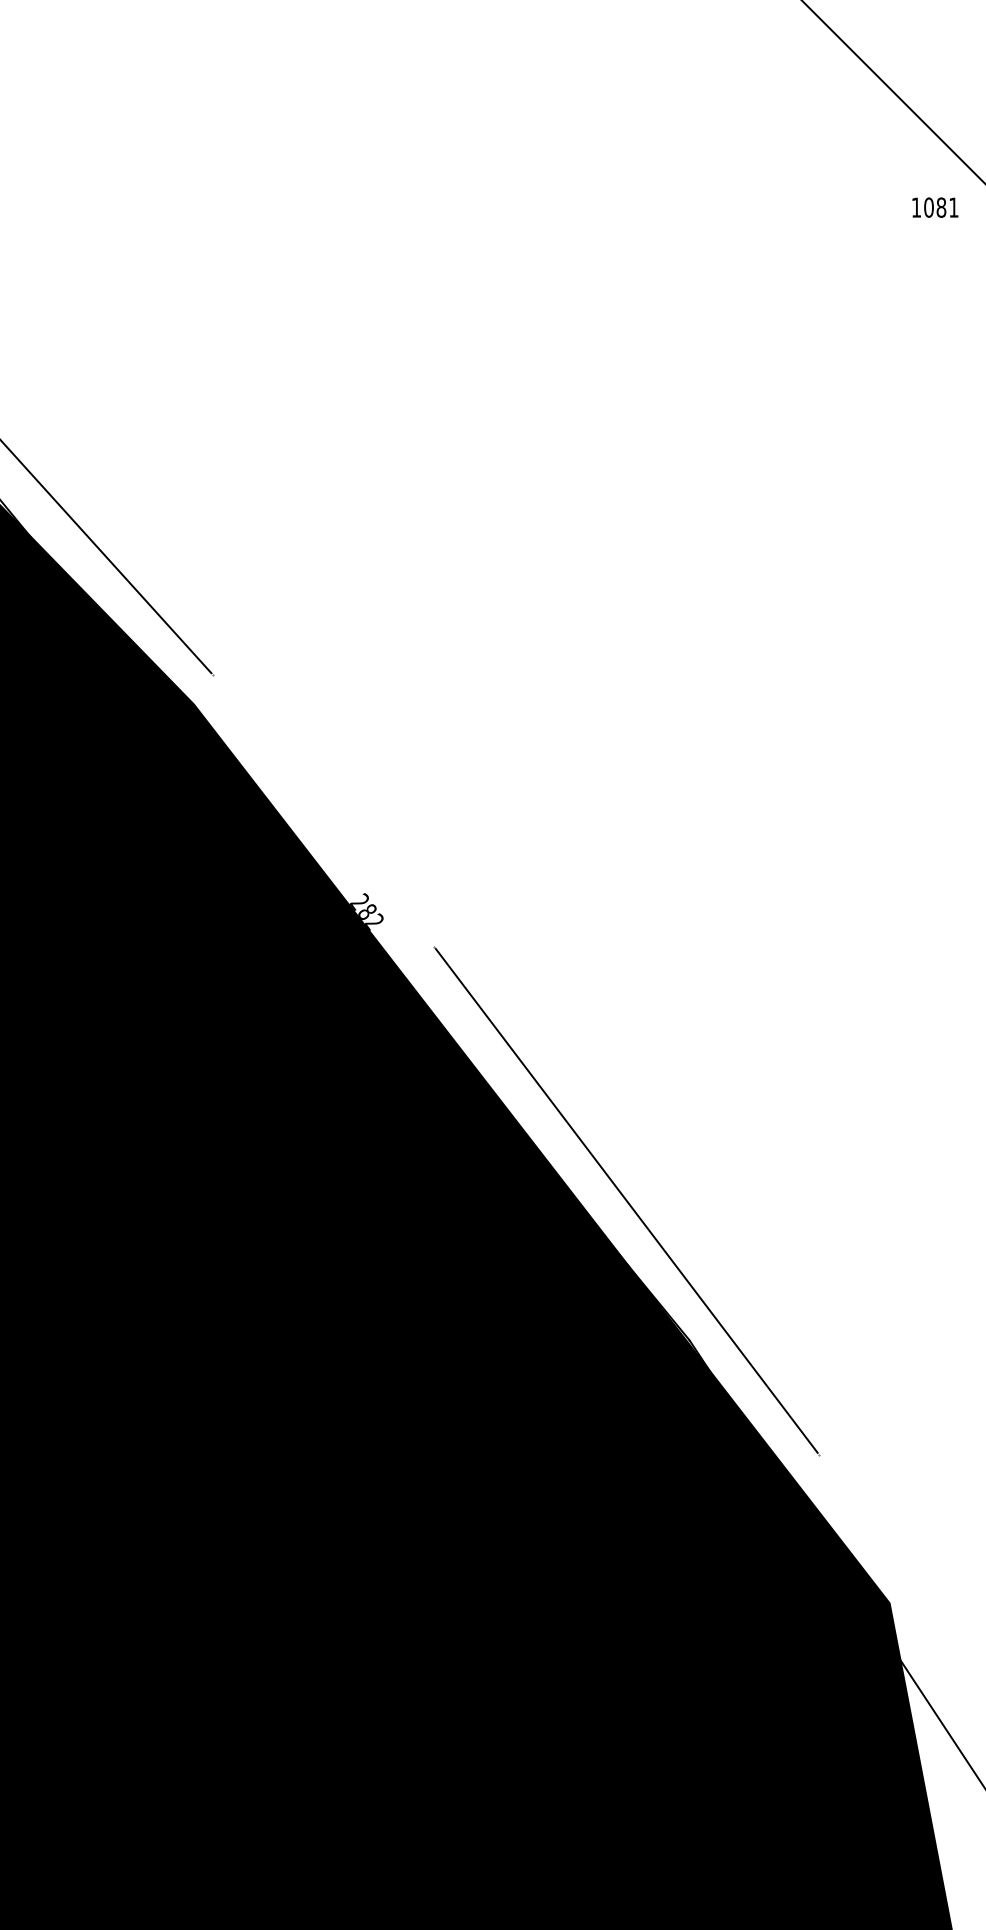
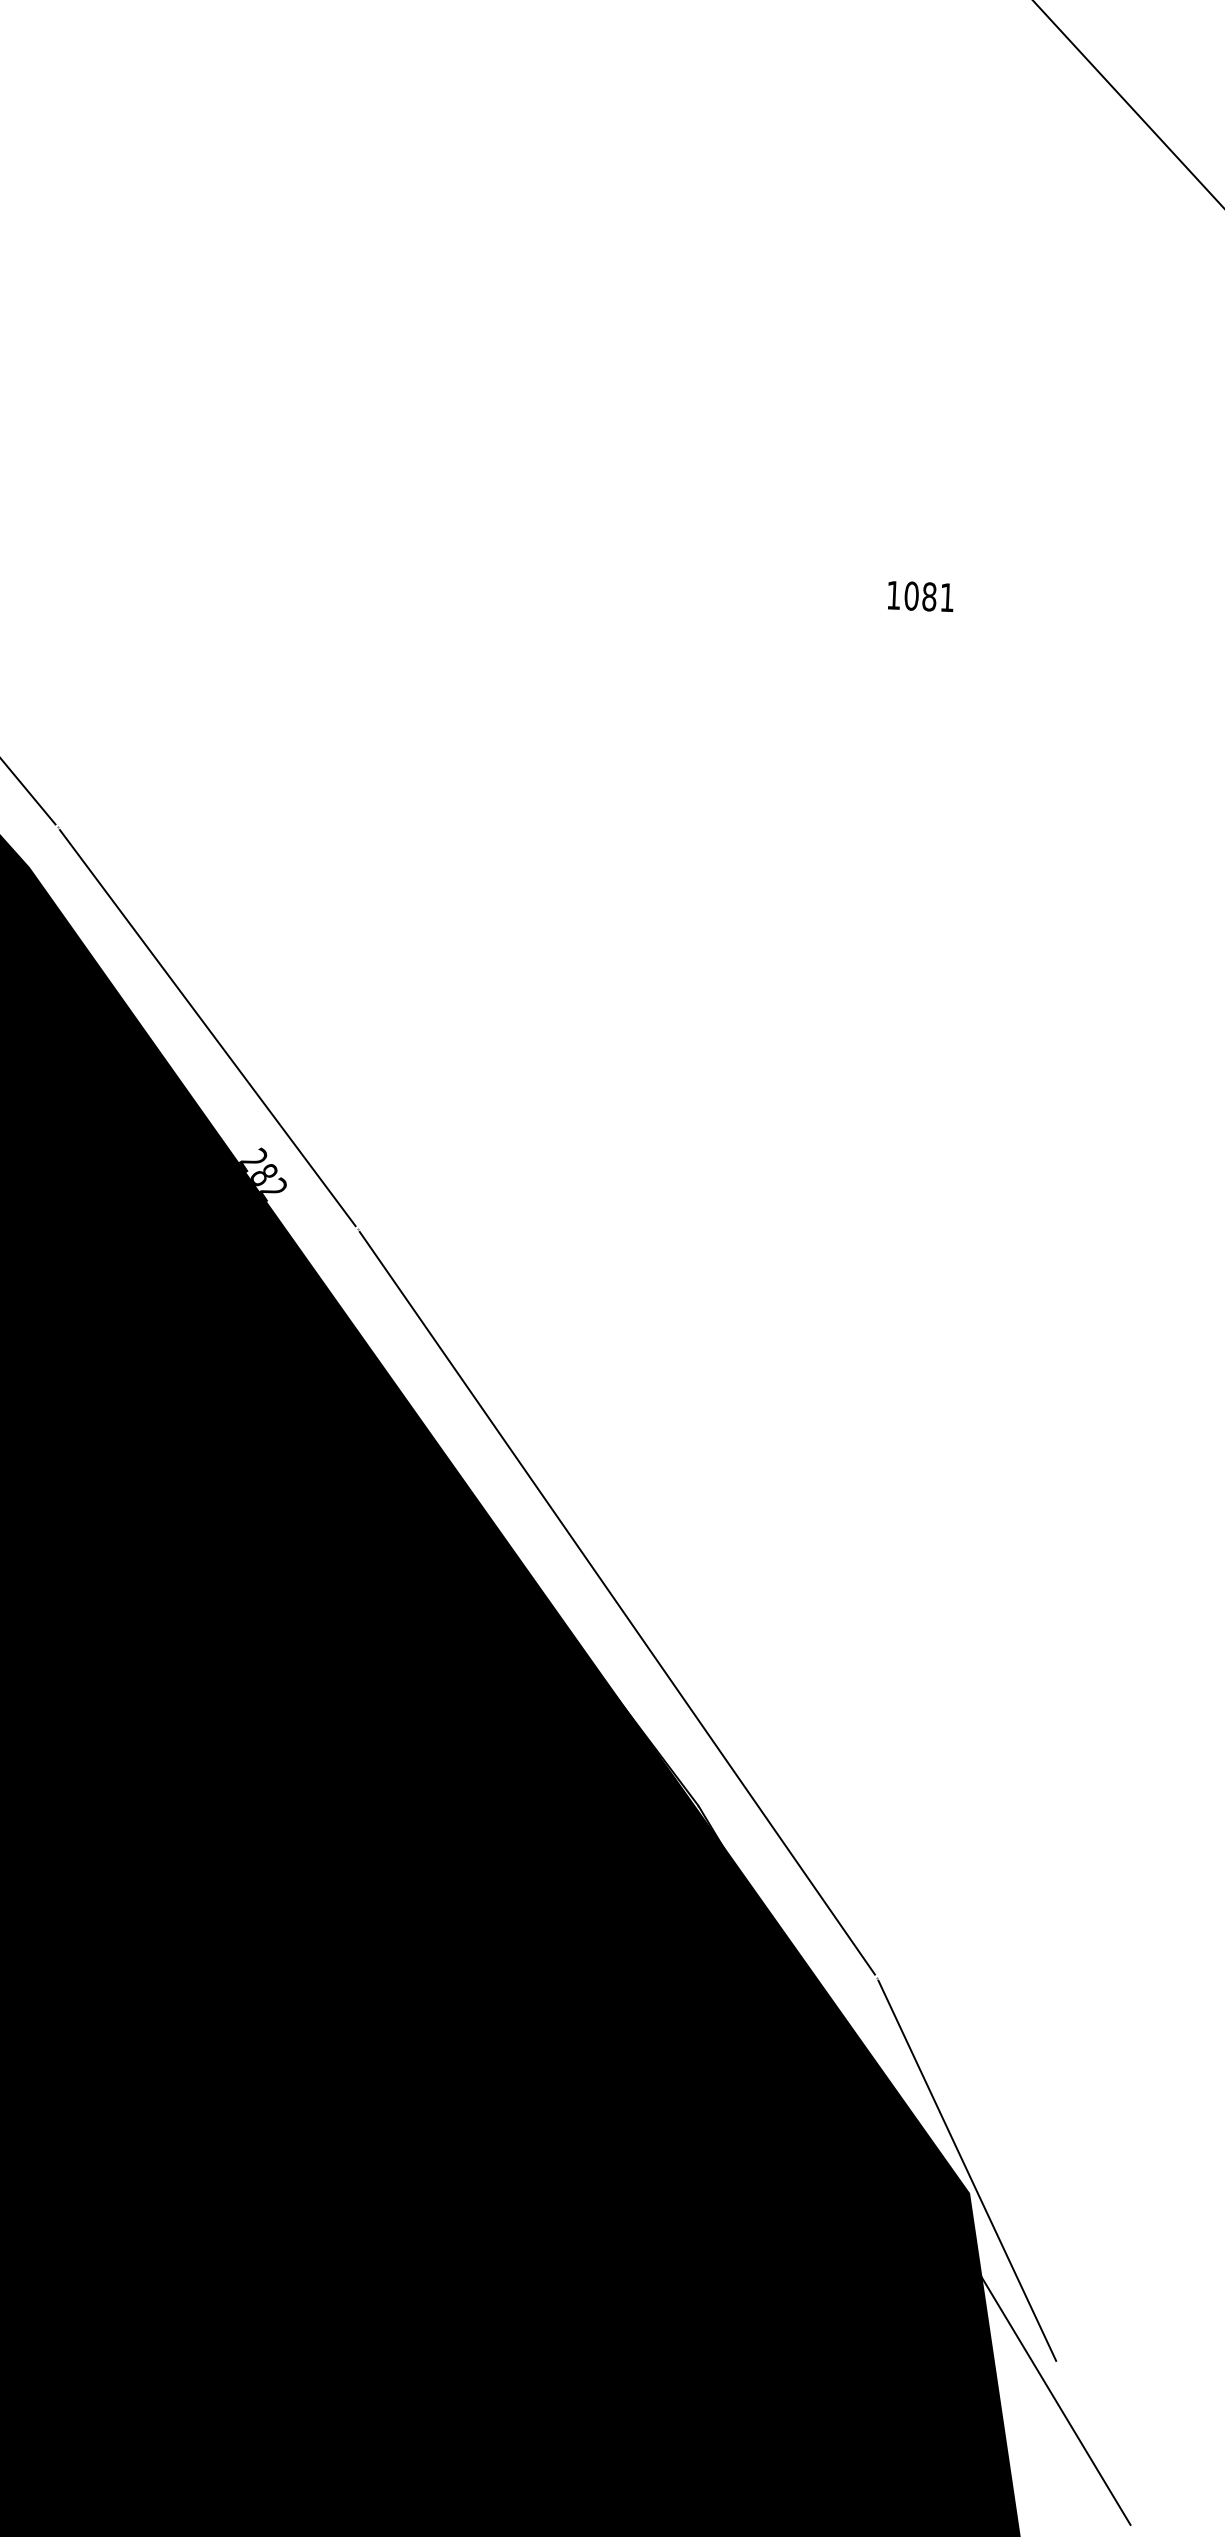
text: (935, 207) -> (921, 596), moved
line: (323, 811) -> (207, 1028), added
line: (887, 1587) -> (966, 2171), added

